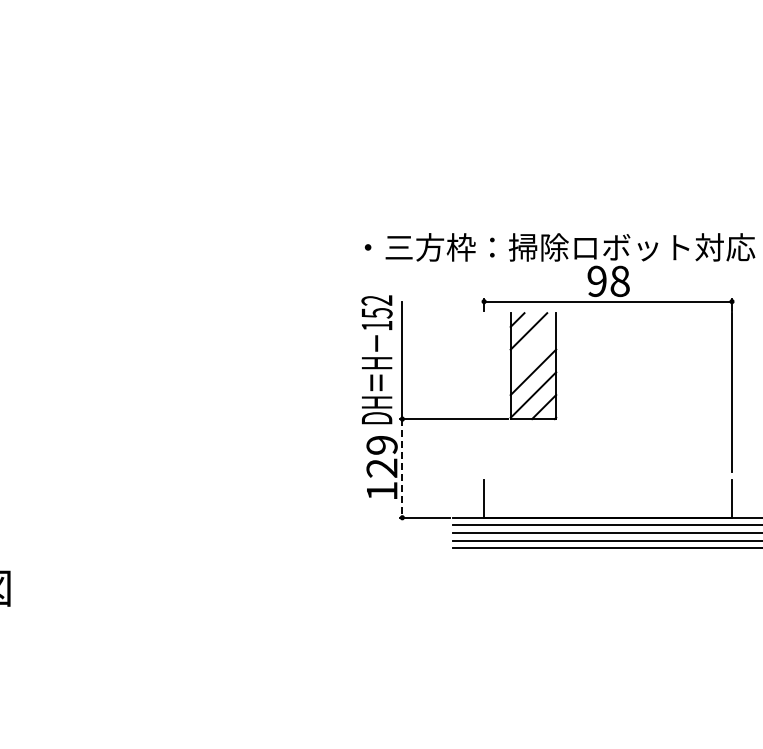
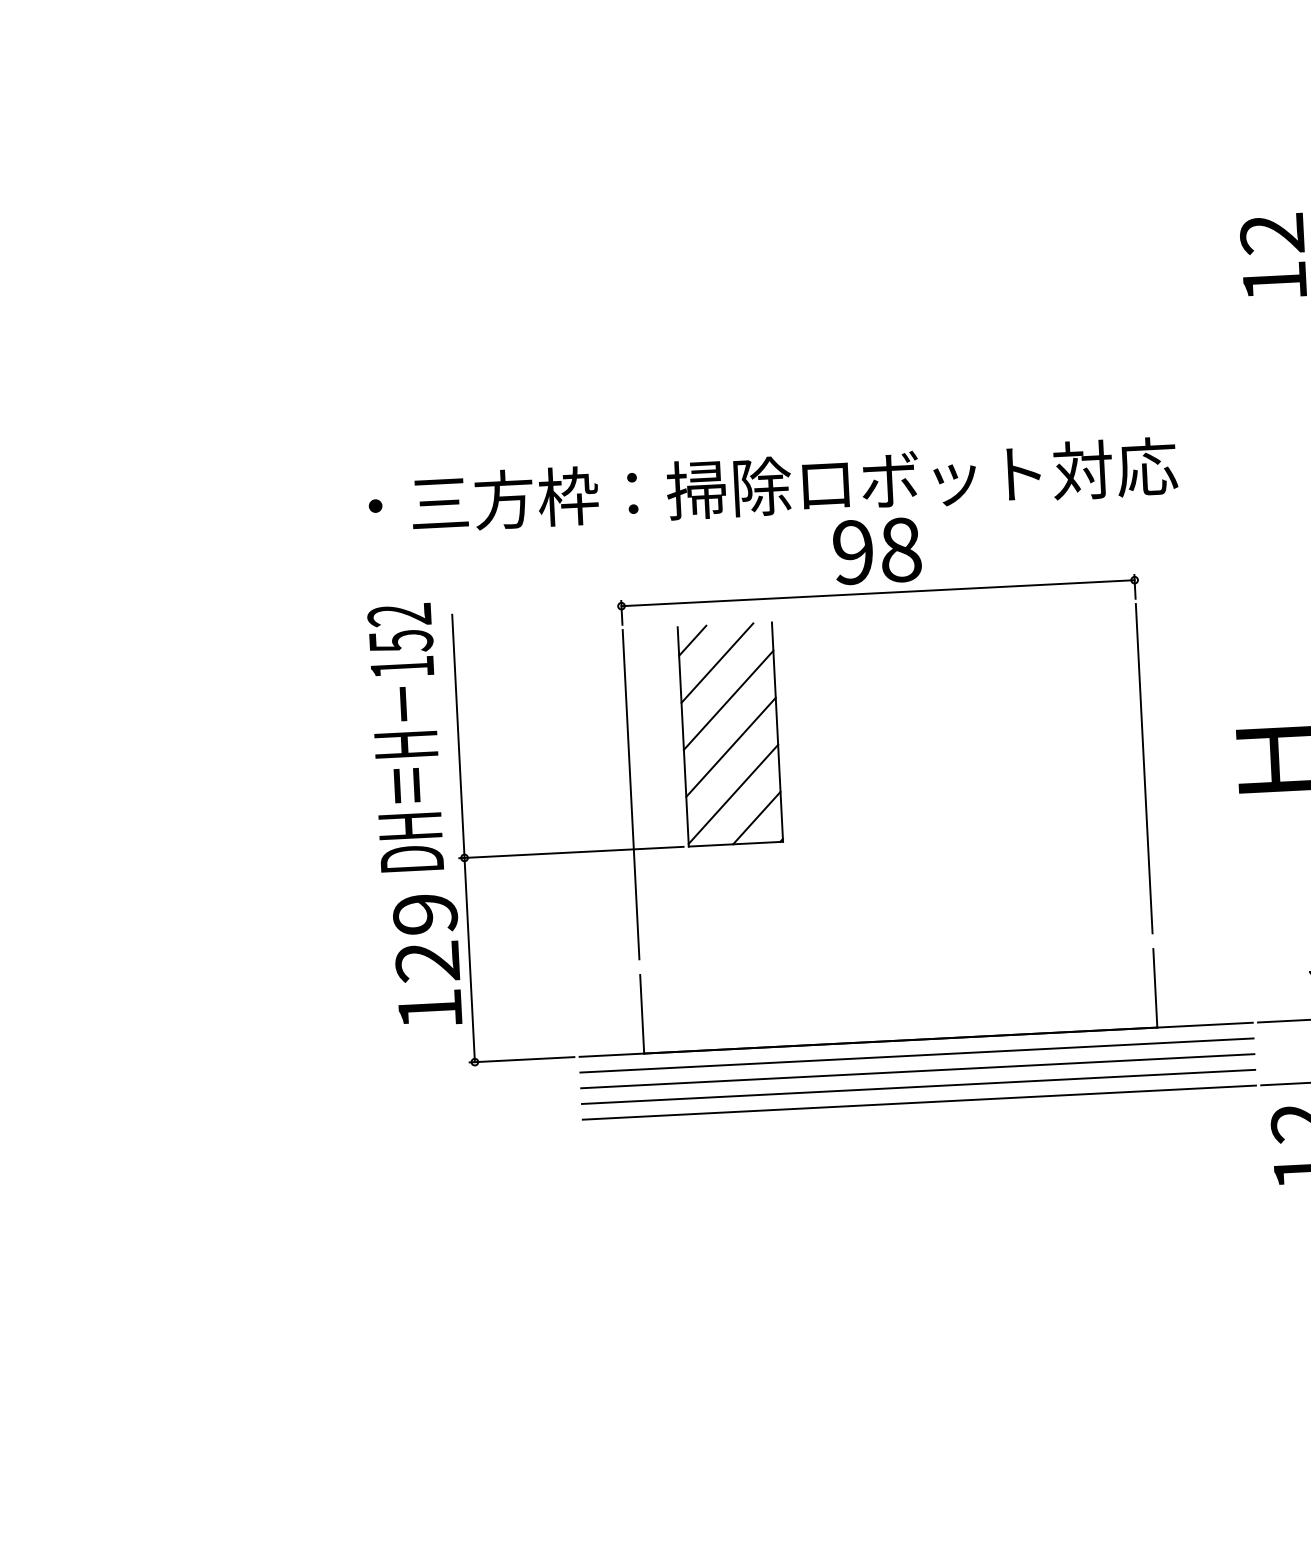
line: (533, 349) -> (728, 700), added
line: (484, 392) -> (631, 794), added
line: (402, 468) -> (470, 960), dashed -> solid

